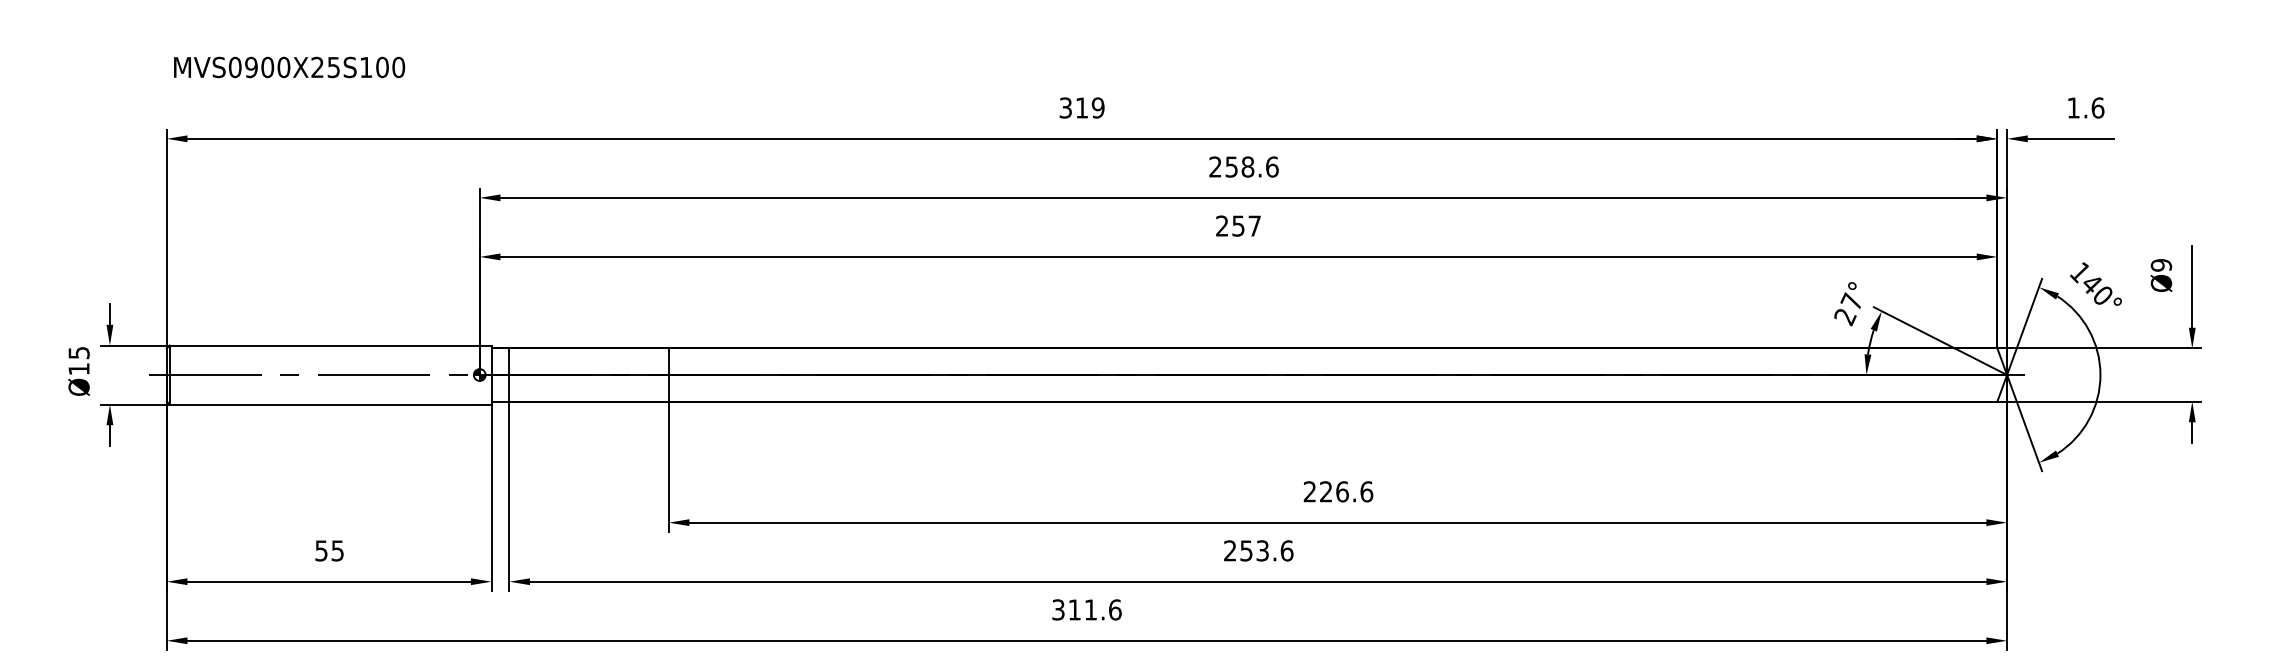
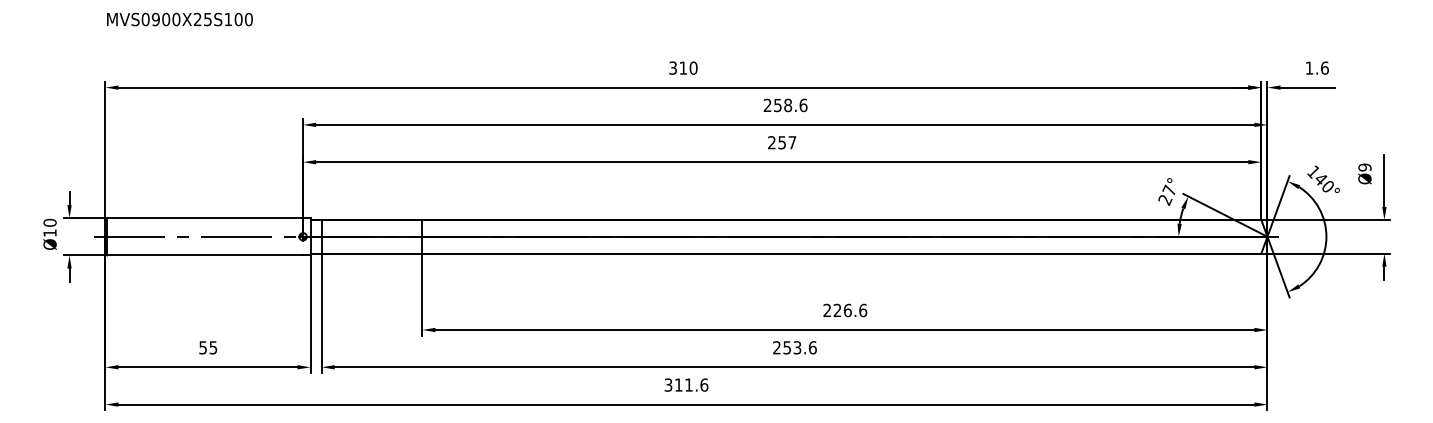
text: (288, 67) -> (179, 19), moved
text: (1098, 106) -> (693, 67), 319 -> 310
text: (78, 352) -> (49, 222), Ø15 -> Ø10

